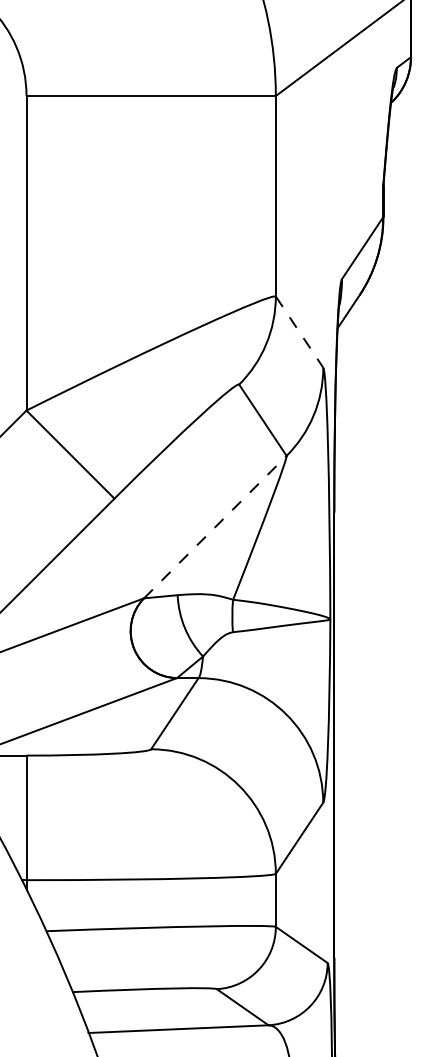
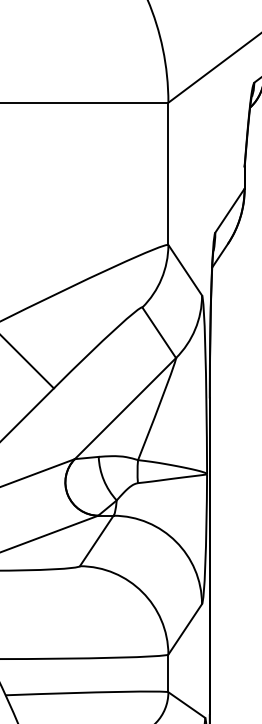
line: (299, 332) -> (185, 270), dashed -> solid
line: (215, 527) -> (125, 408), dashed -> solid

